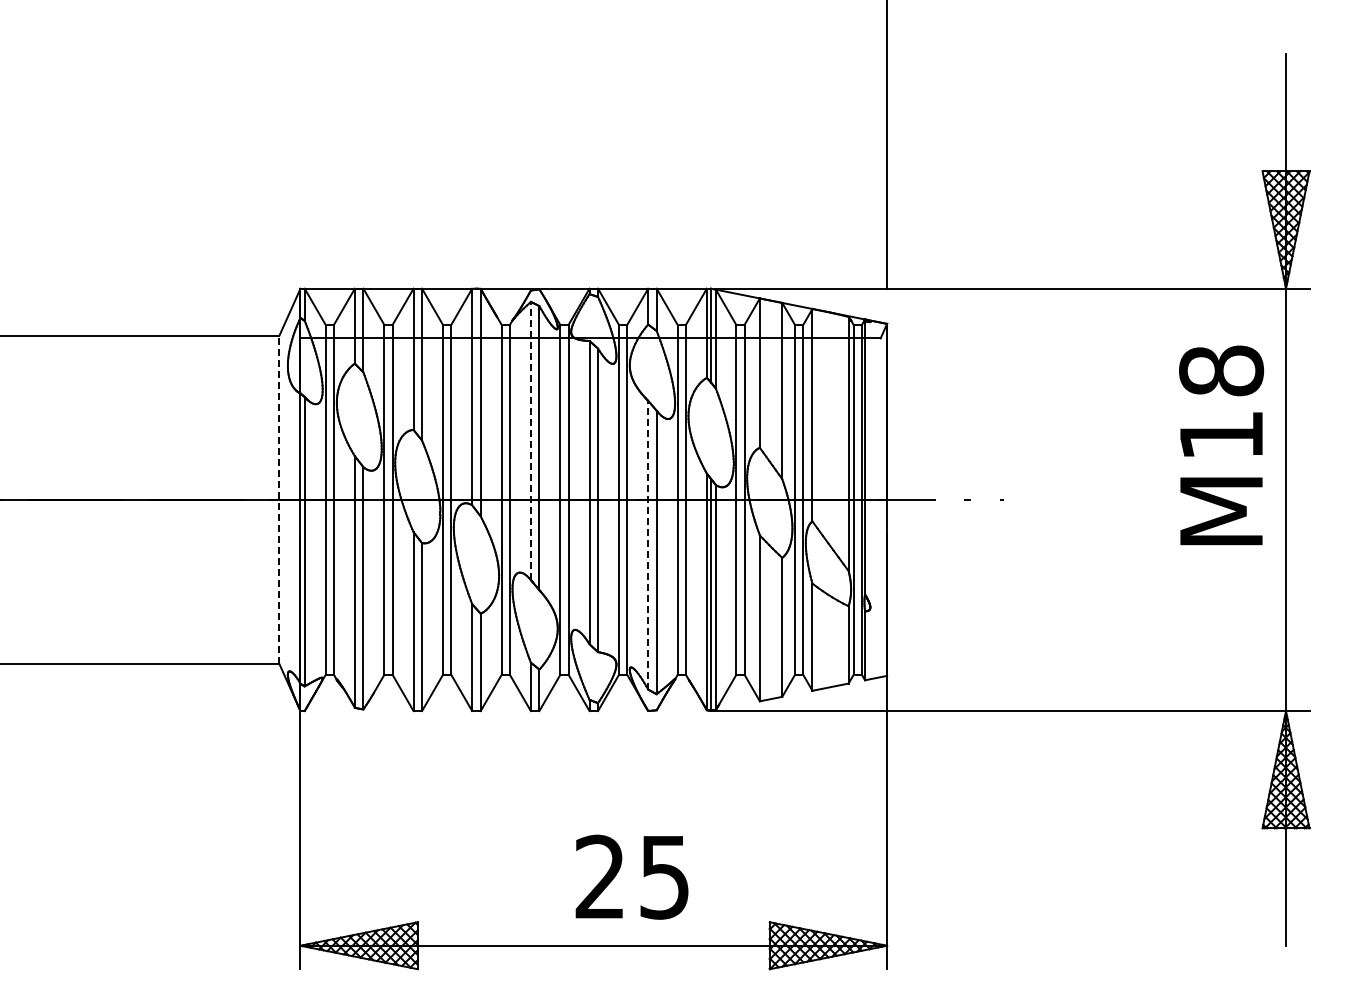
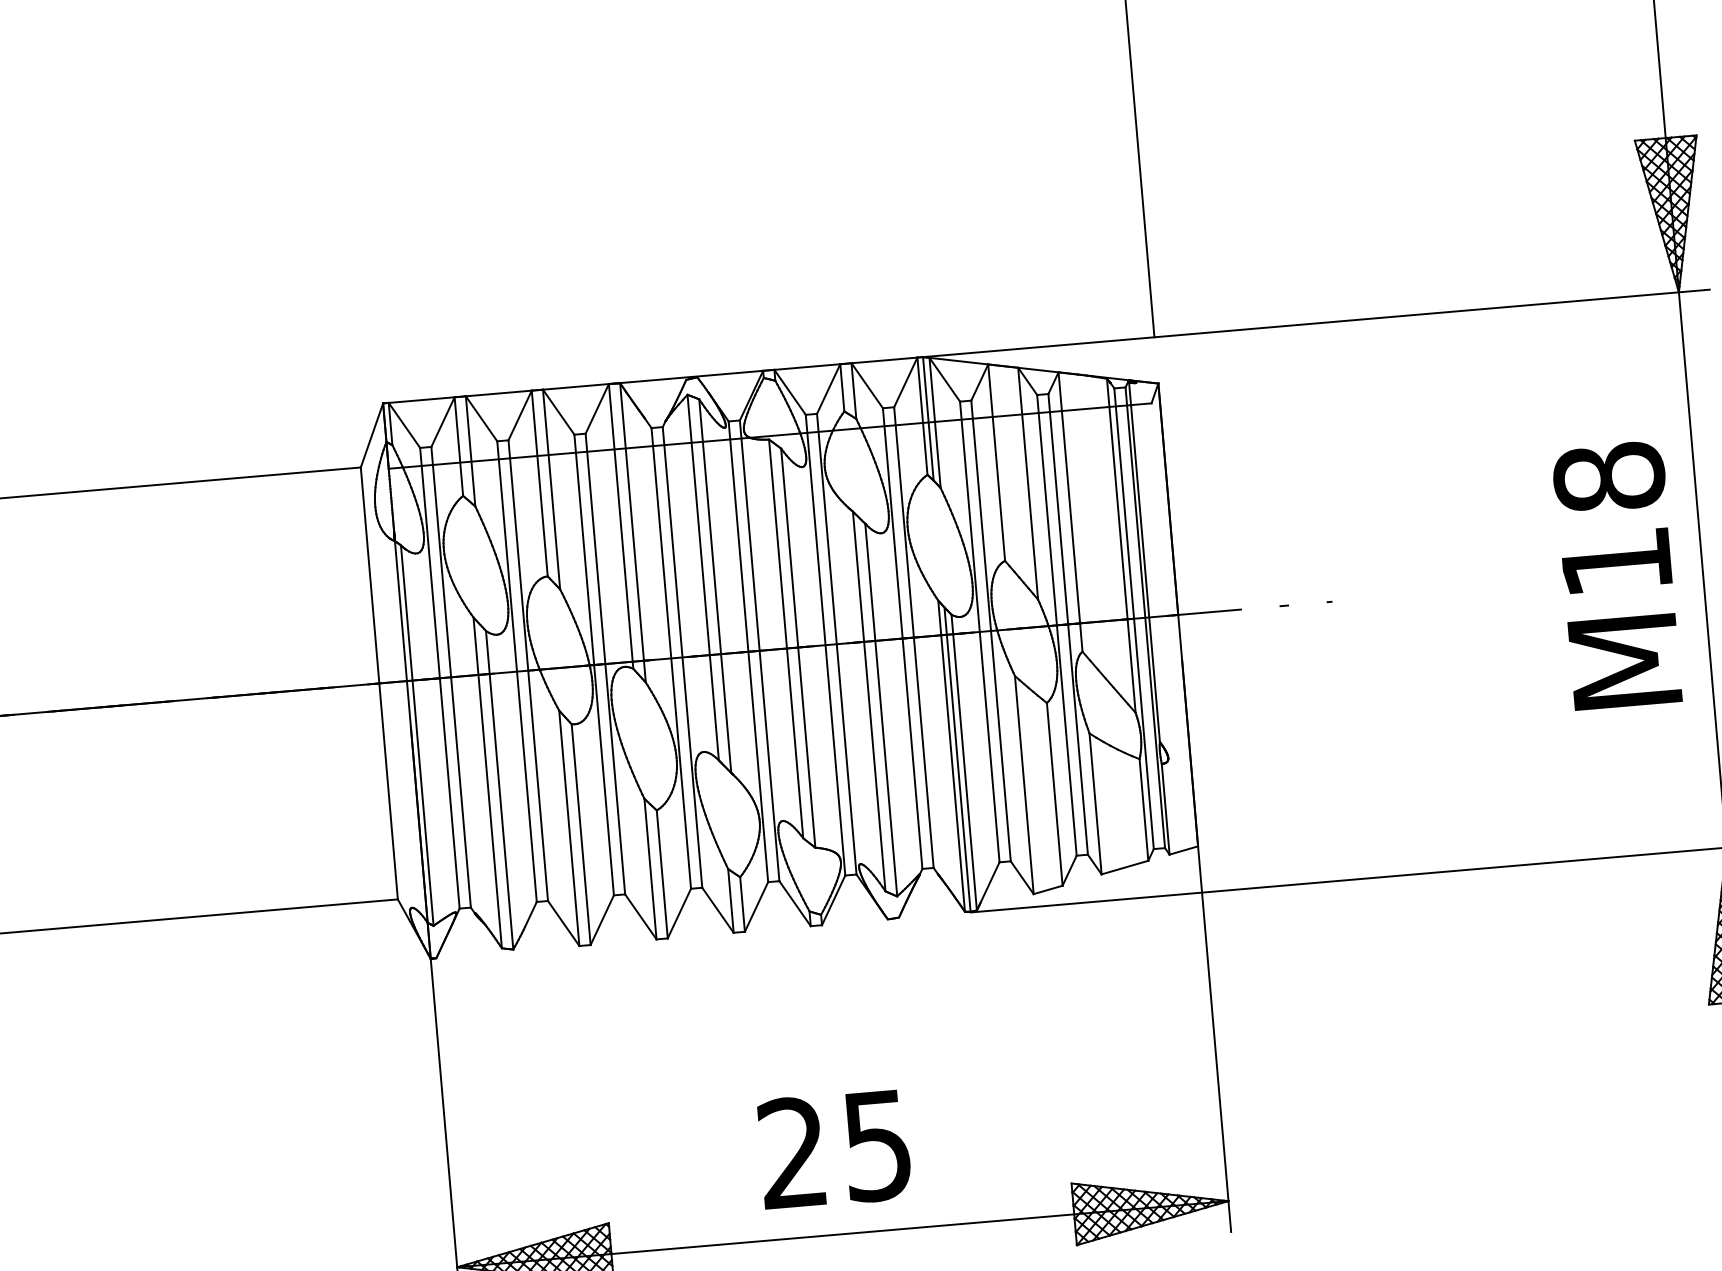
line: (530, 440) -> (702, 577), dashed -> solid
text: (1221, 445) -> (1617, 575), moved
line: (279, 499) -> (379, 682), dashed -> solid
line: (648, 544) -> (869, 700), dashed -> solid
text: (631, 876) -> (833, 1148), moved

